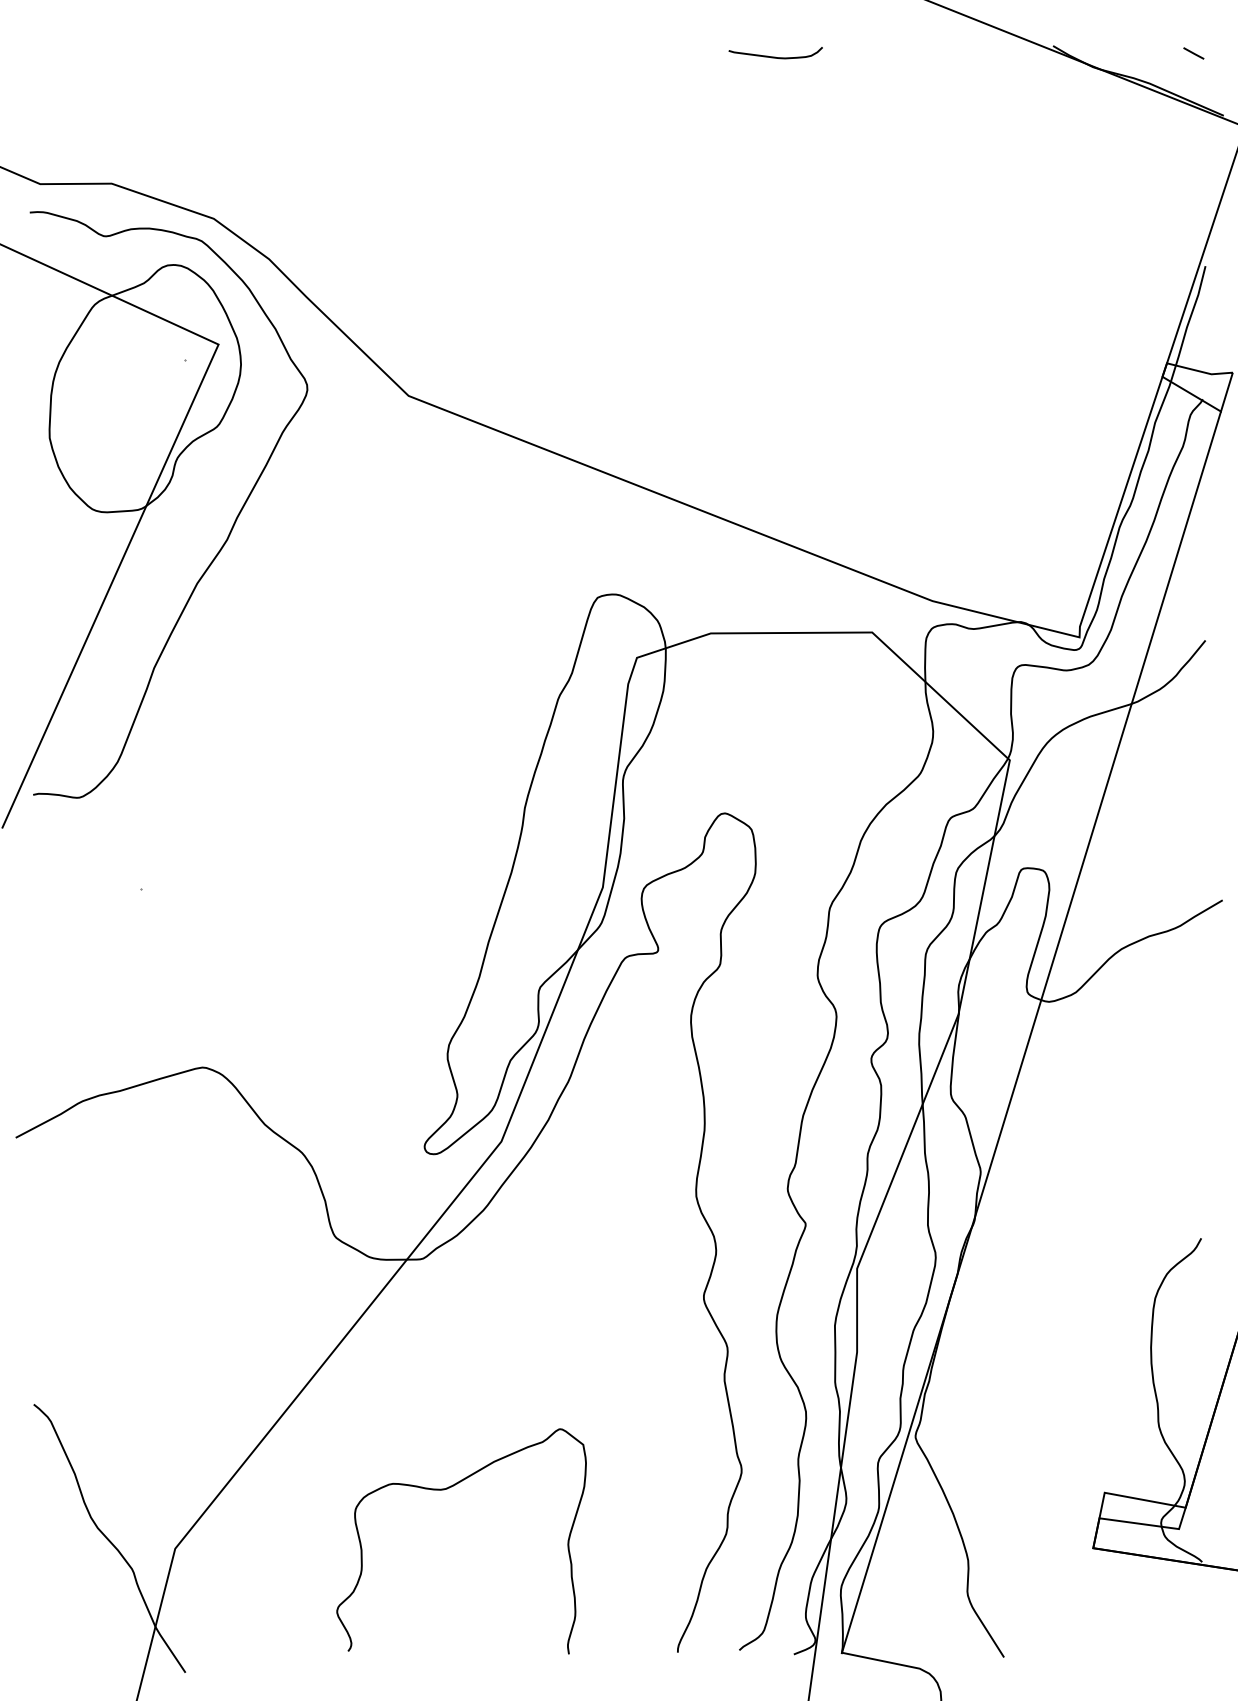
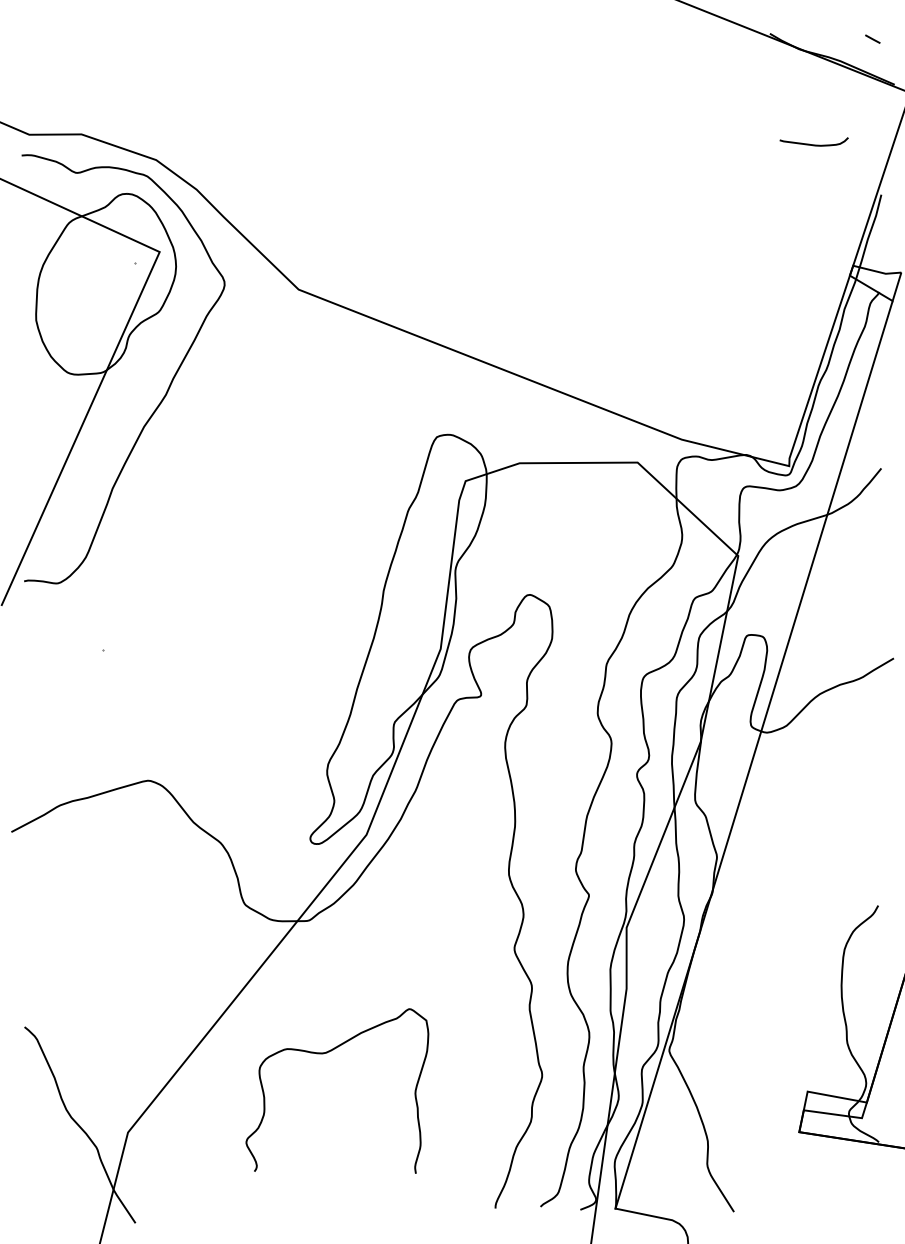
curve: (774, 56) -> (813, 144), moved
curve: (448, 1489) -> (327, 1053), moved

